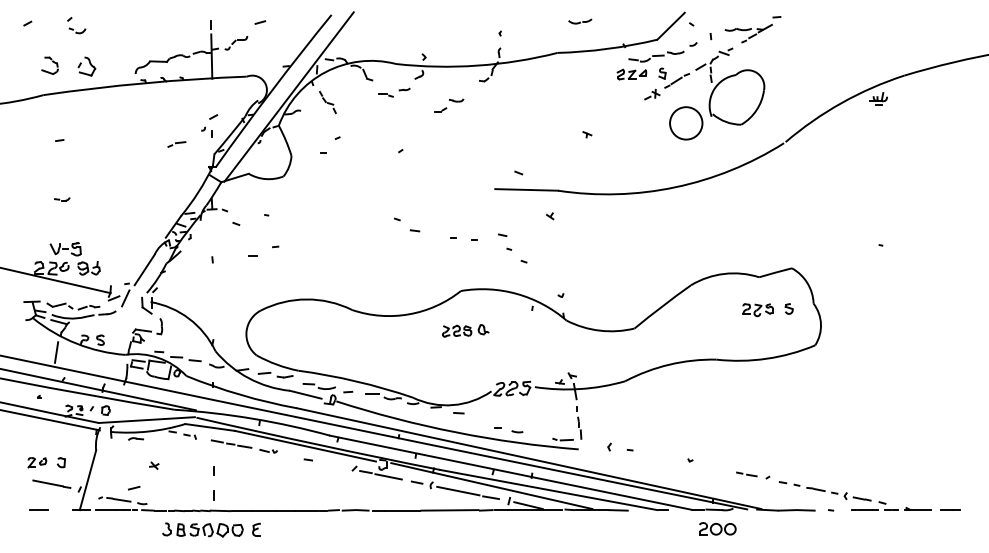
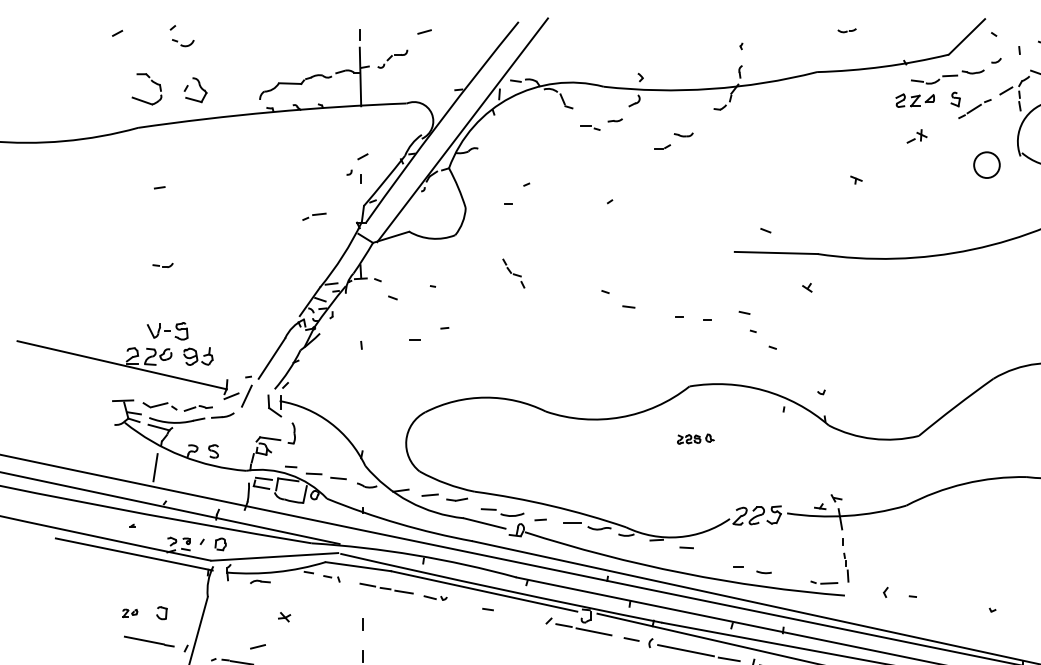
part: (580, 21) -> (847, 30), size x0.6
part: (49, 65) -> (146, 88), size x1.4
part: (652, 94) -> (917, 136), moved
part: (327, 102) -> (513, 273), moved
circle: (686, 123) -> (987, 165), size x0.6
part: (176, 144) -> (313, 216), moved
part: (465, 330) -> (695, 438), size x0.6
part: (37, 462) -> (130, 612), size x0.6

